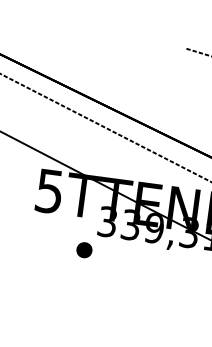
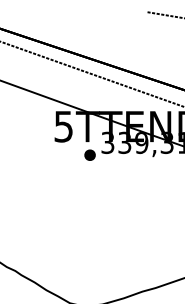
part: (83, 249) -> (89, 154), moved

